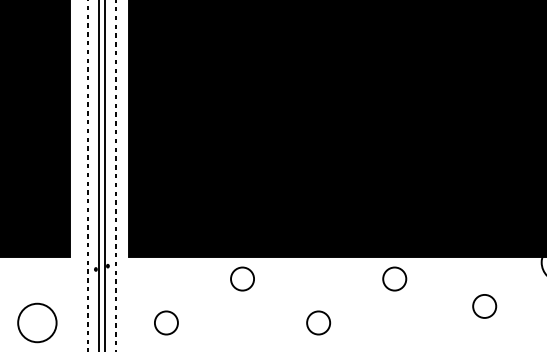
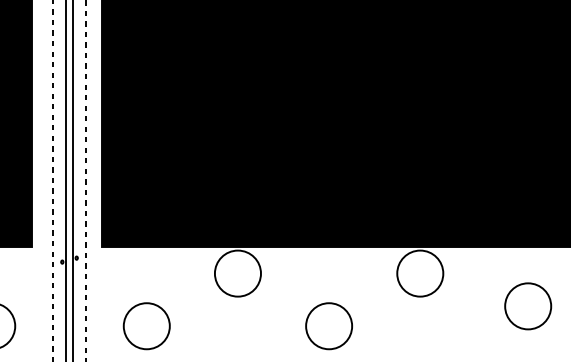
circle: (242, 278) -> (237, 272), size x1.67
circle: (394, 278) -> (420, 272), size x1.67
circle: (484, 306) -> (527, 306), size x1.67
circle: (166, 322) -> (146, 325), size x1.67
circle: (318, 322) -> (328, 325), size x1.67

